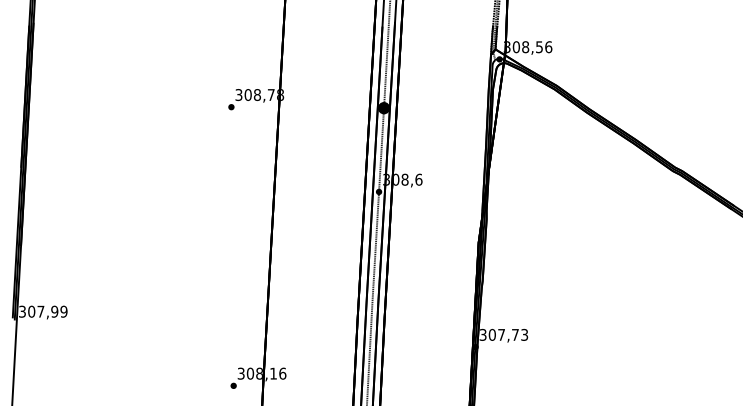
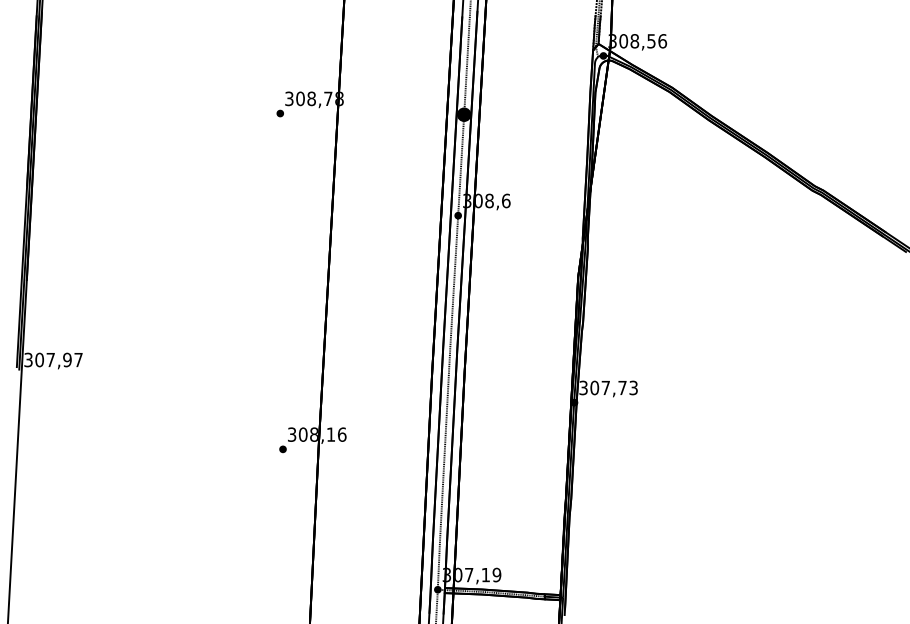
text: (63, 311) -> (78, 359), 307,99 -> 307,97

